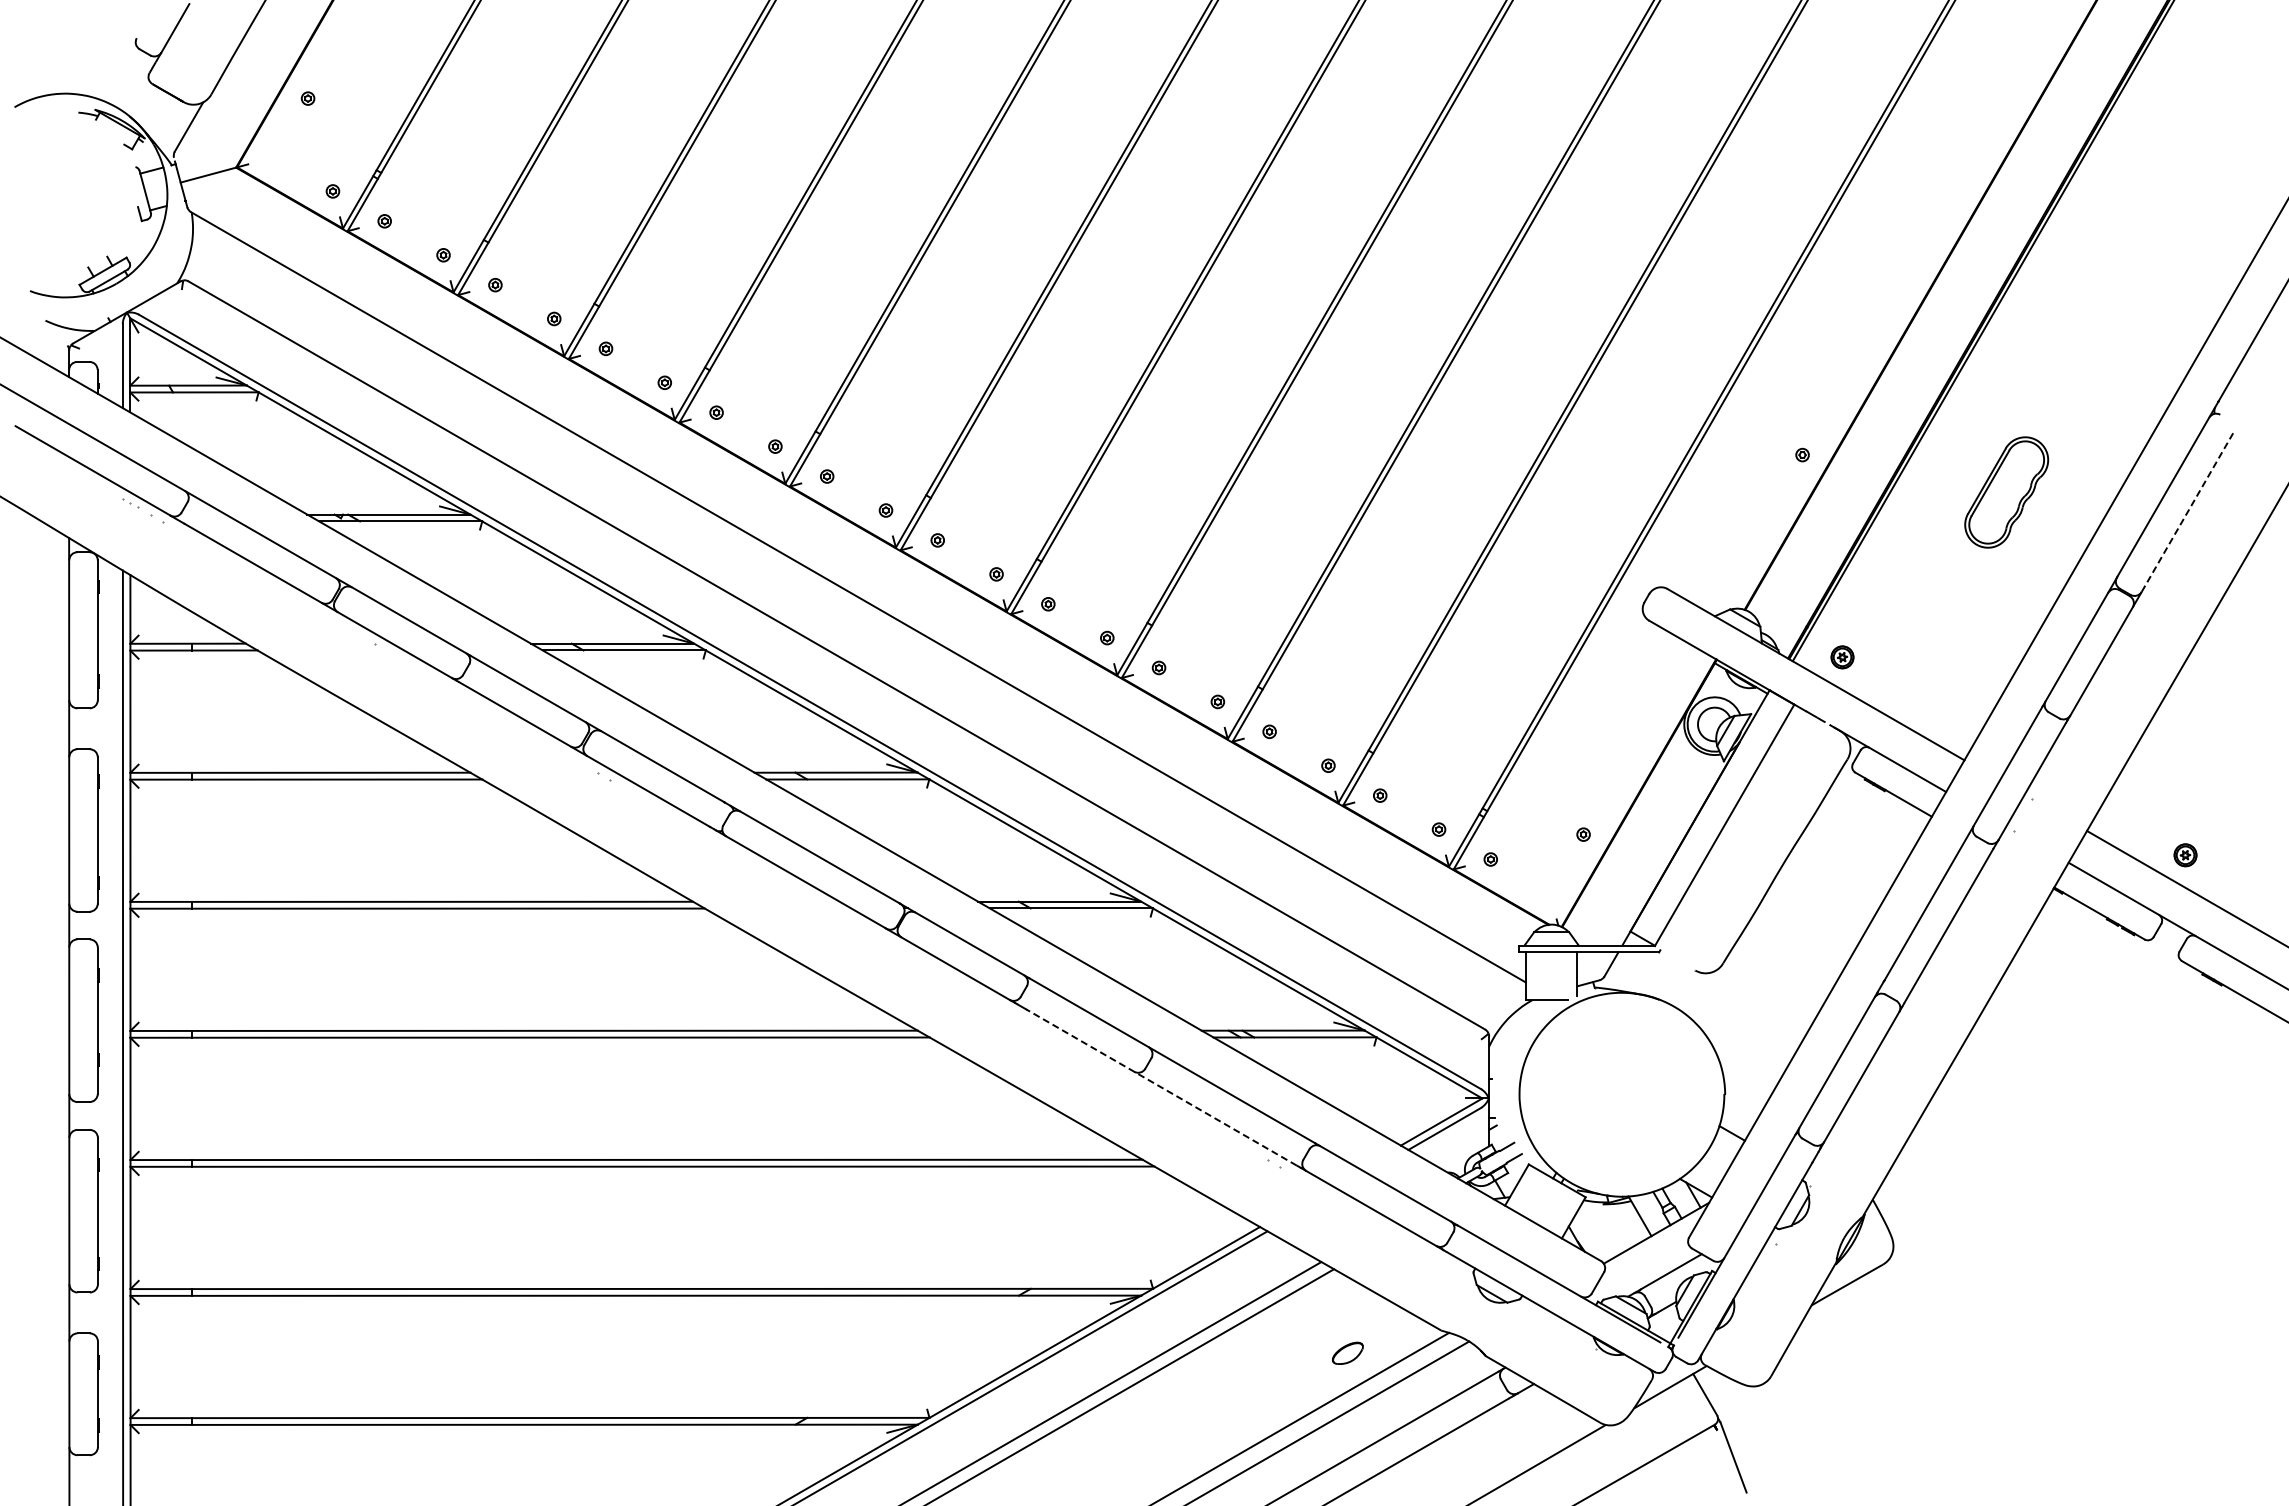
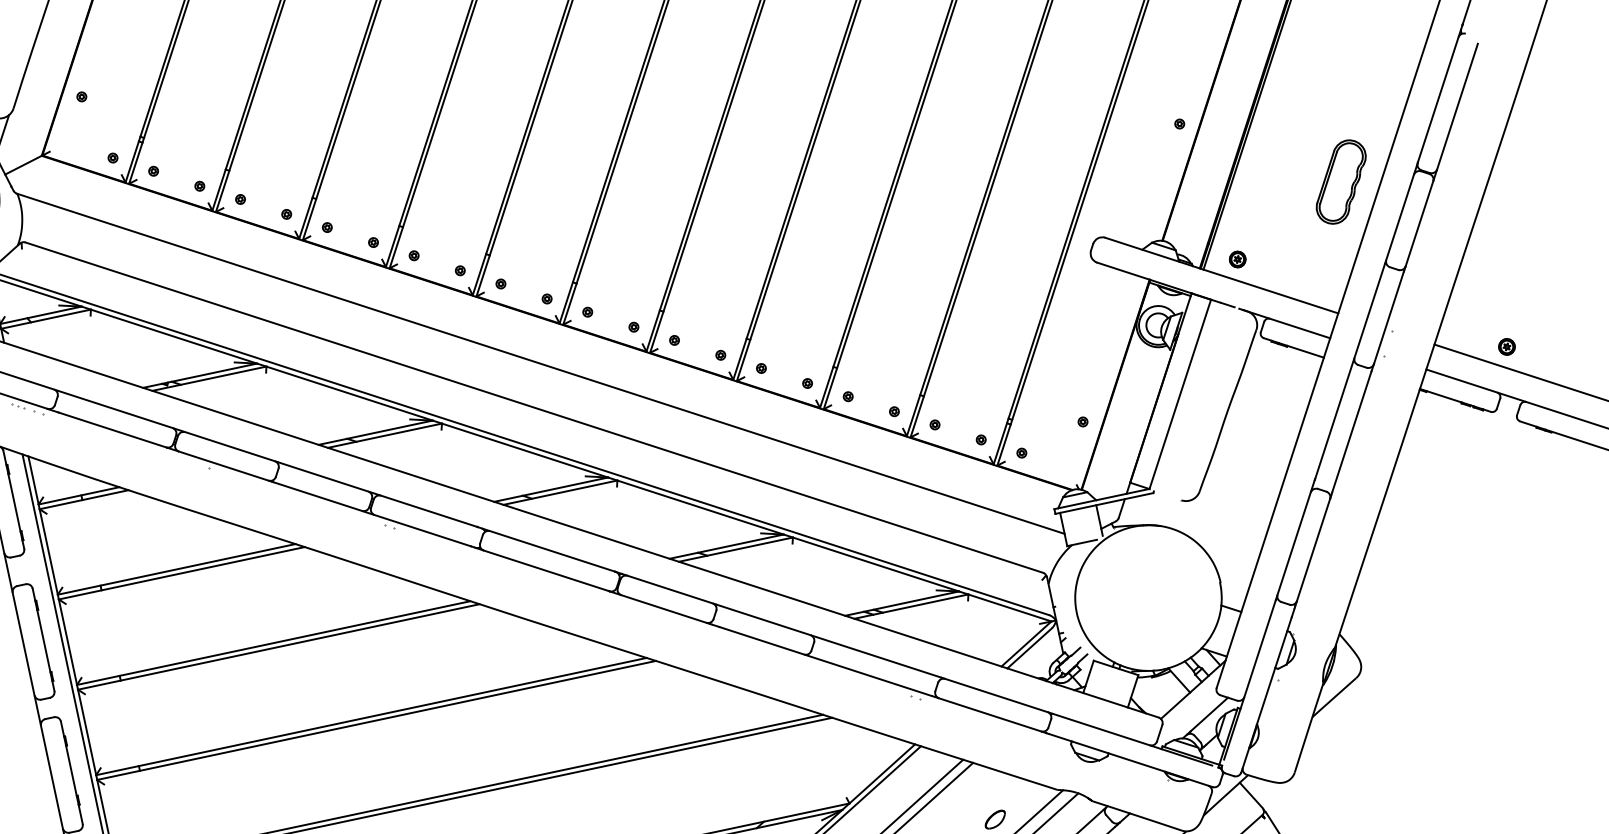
part: (2006, 492) -> (1341, 182), moved
line: (2188, 511) -> (1457, 106), dashed -> solid
line: (1161, 1087) -> (825, 661), dashed -> solid

